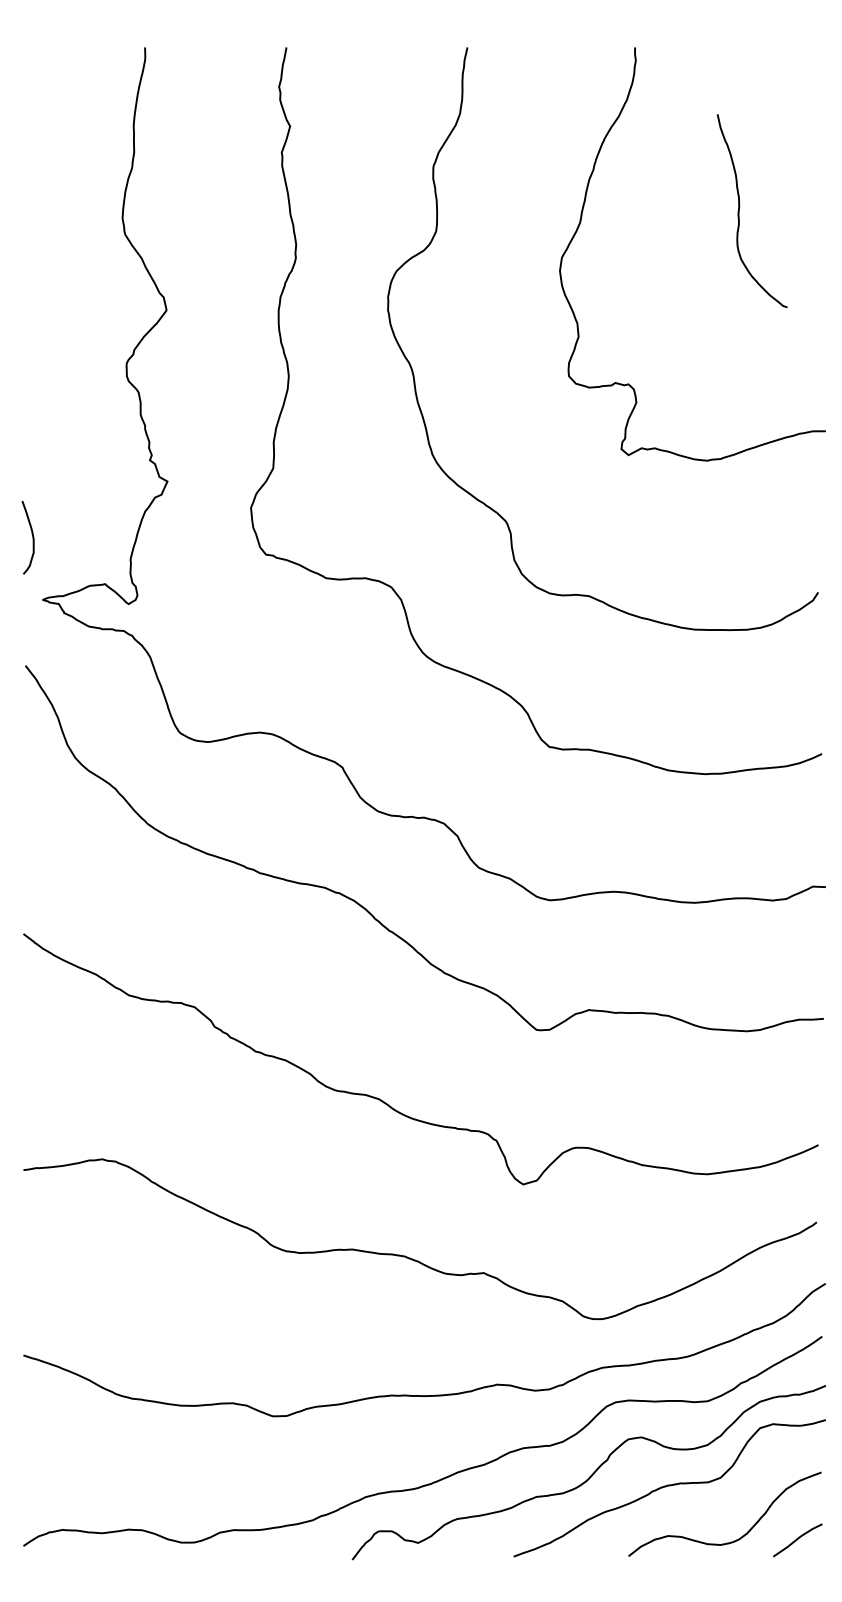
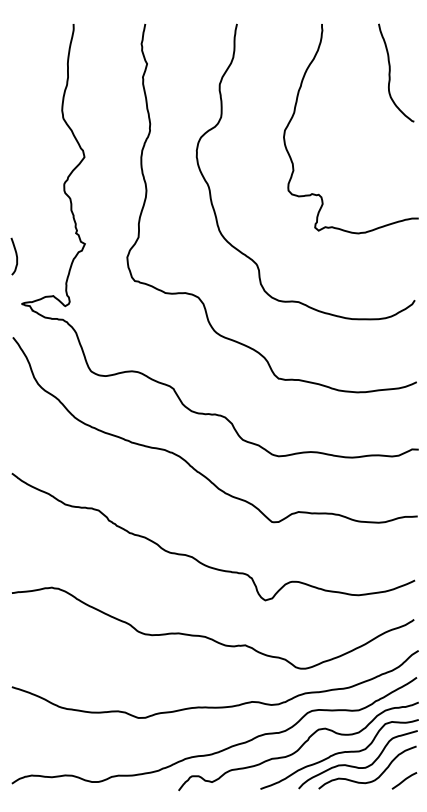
curve: (740, 210) -> (390, 72), moved
curve: (30, 535) -> (15, 255), moved
curve: (705, 1512) -> (357, 766), added

